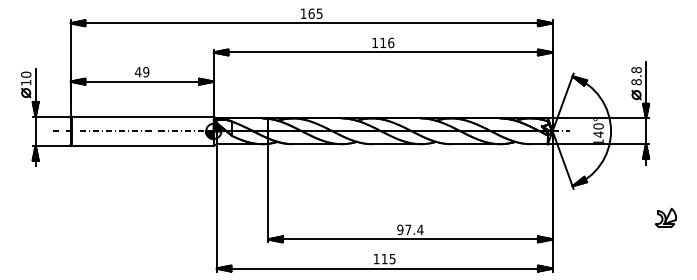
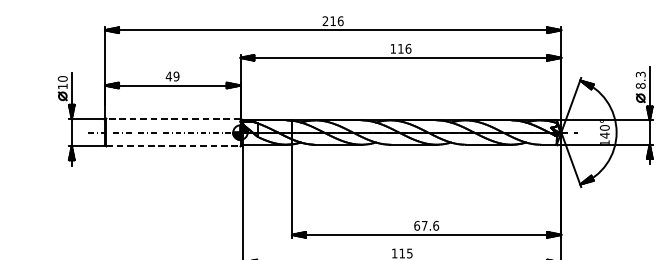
text: (311, 13) -> (332, 20), 165 -> 216
text: (636, 70) -> (640, 74), 8.8 -> 8.3
line: (143, 116) -> (173, 118), solid -> dashed
line: (143, 145) -> (173, 145), solid -> dashed
text: (410, 229) -> (426, 225), 97.4 -> 67.6

